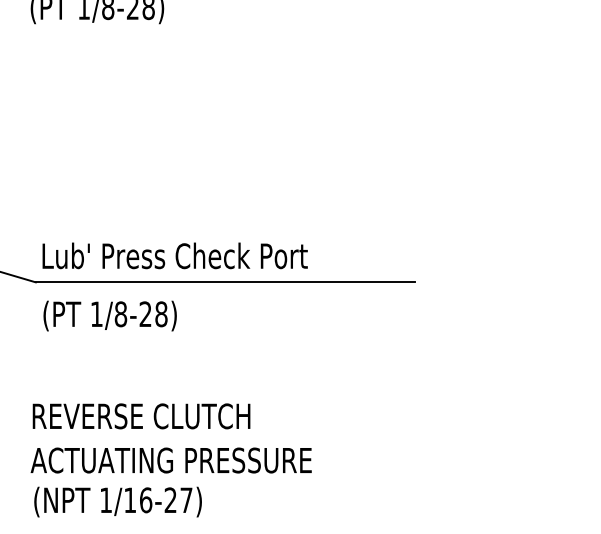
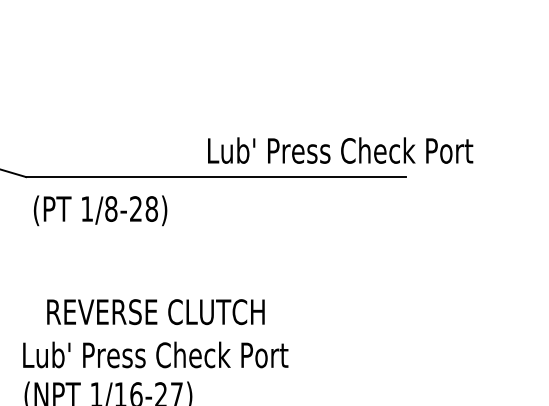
text: (174, 255) -> (339, 150), moved
text: (141, 416) -> (155, 312), moved
text: (170, 460) -> (160, 355), ACTUATING PRESSURE -> Lub' Press Check Port

